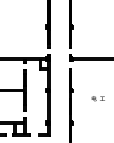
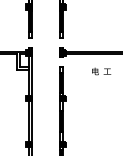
text: (97, 98) -> (100, 71), moved

